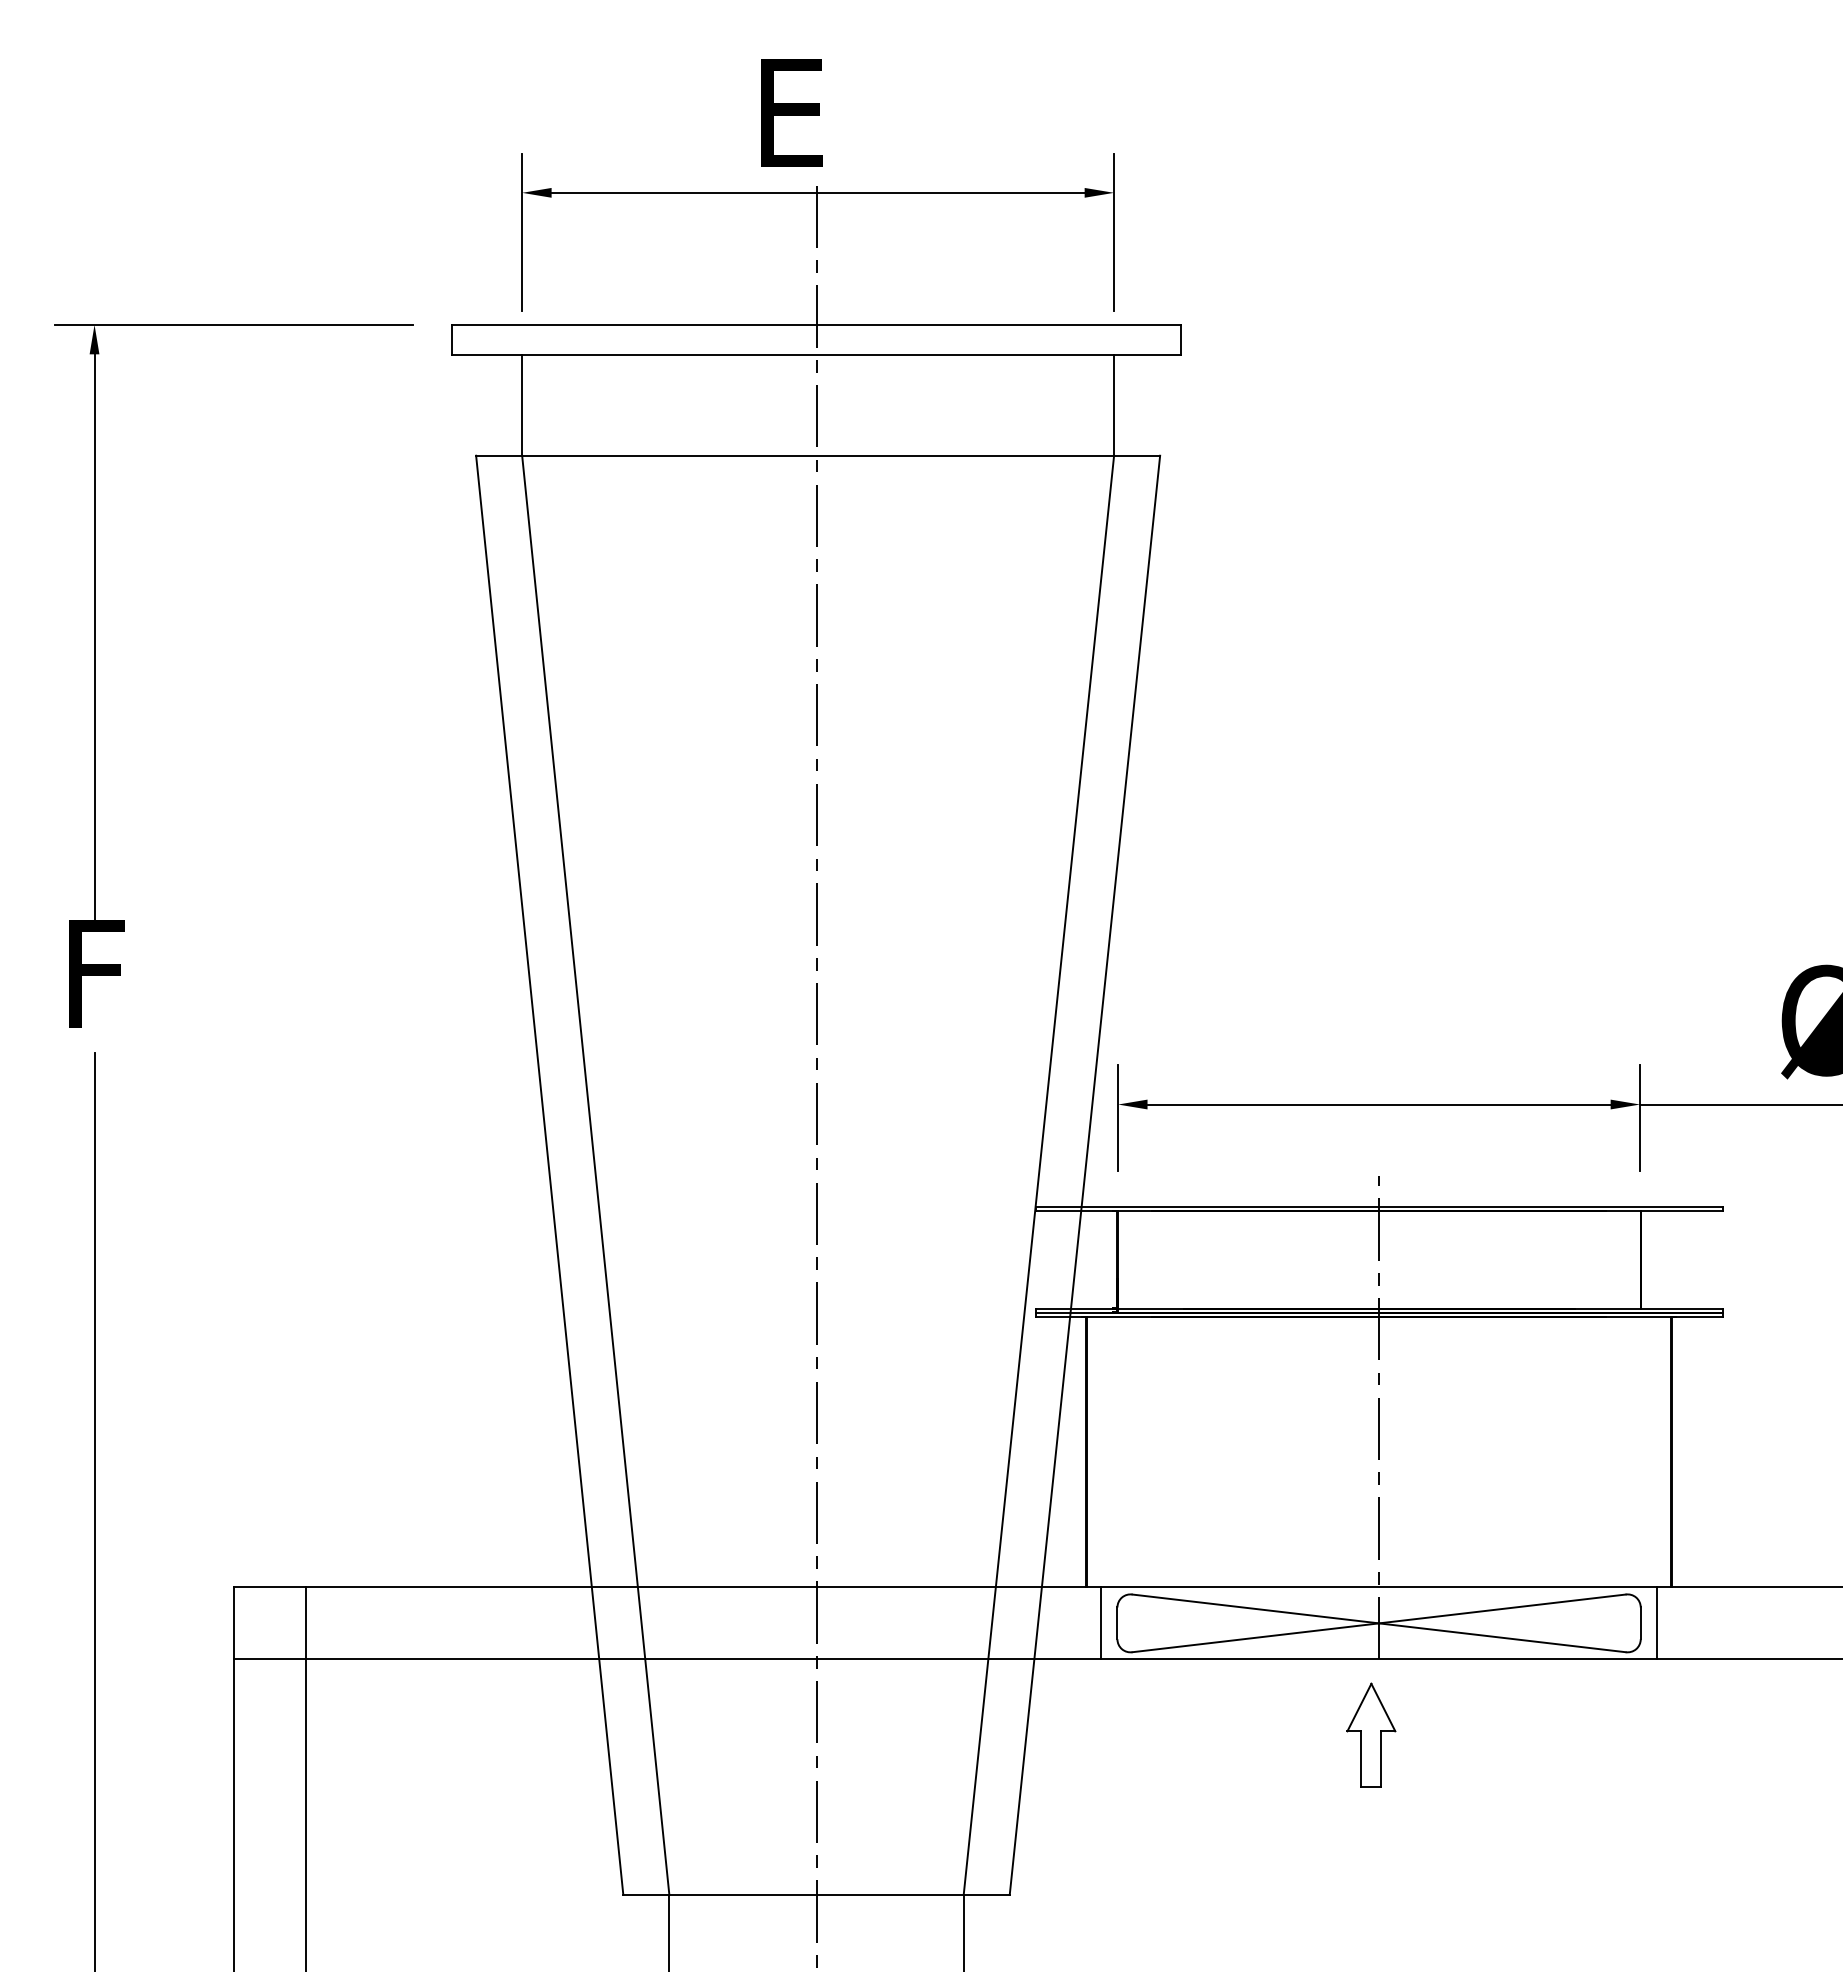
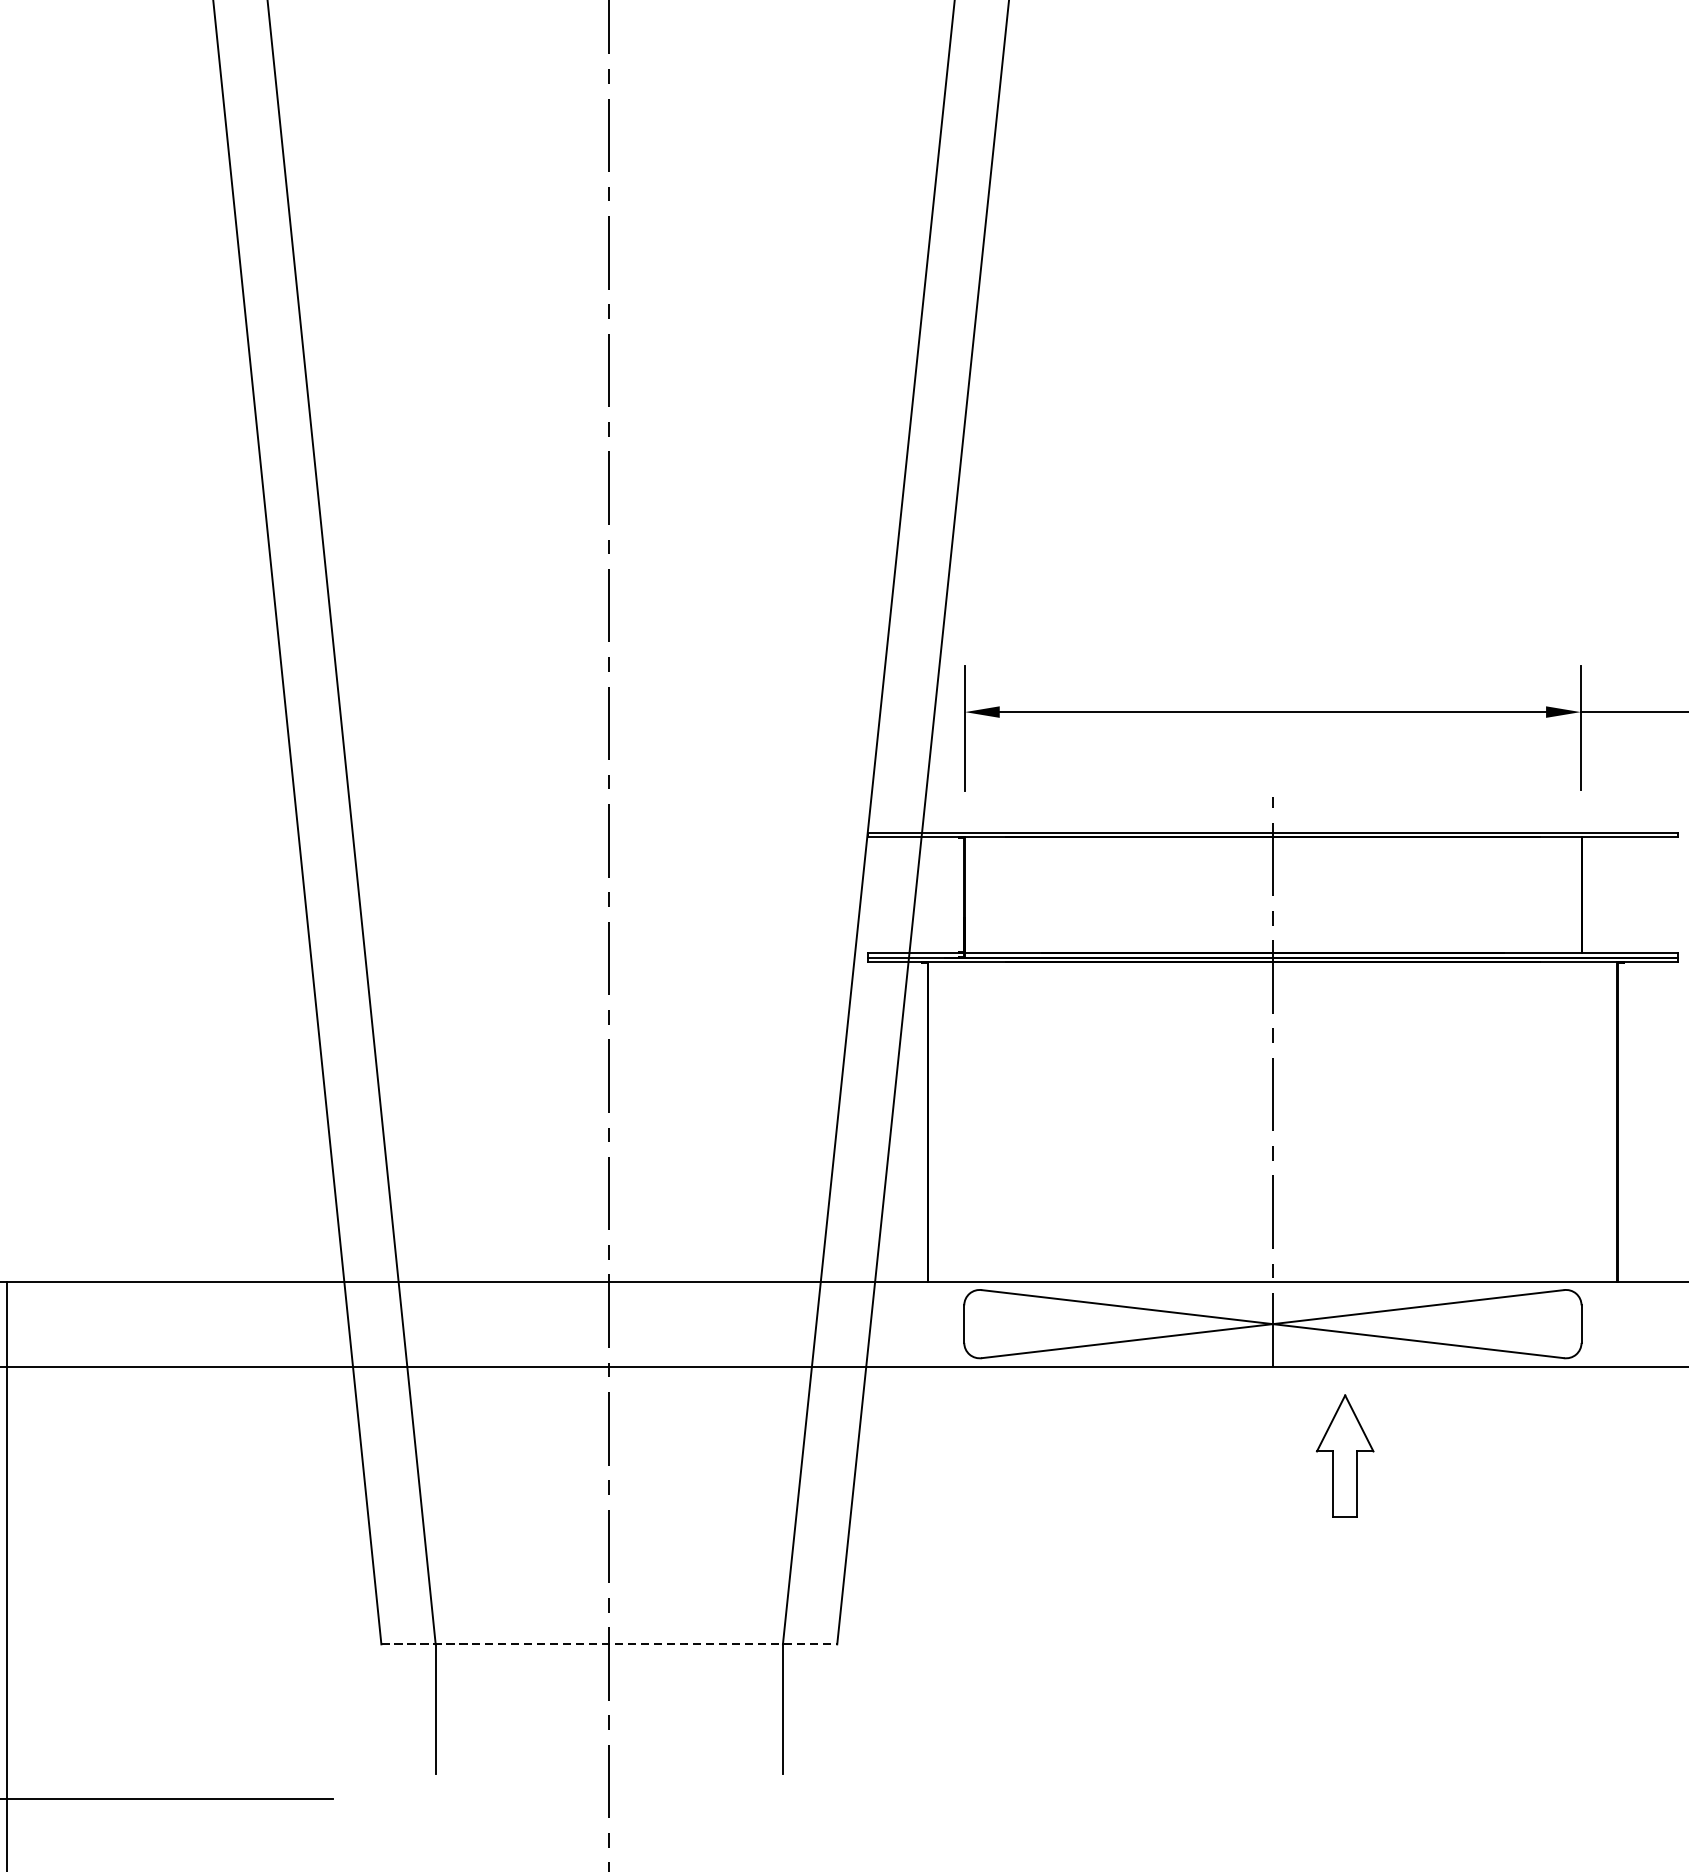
line: (1101, 1623) -> (945, 1324), removed
line: (1657, 1623) -> (1601, 1324), removed
part: (1371, 1734) -> (1345, 1455), moved
line: (817, 1894) -> (610, 1643), solid -> dashed

